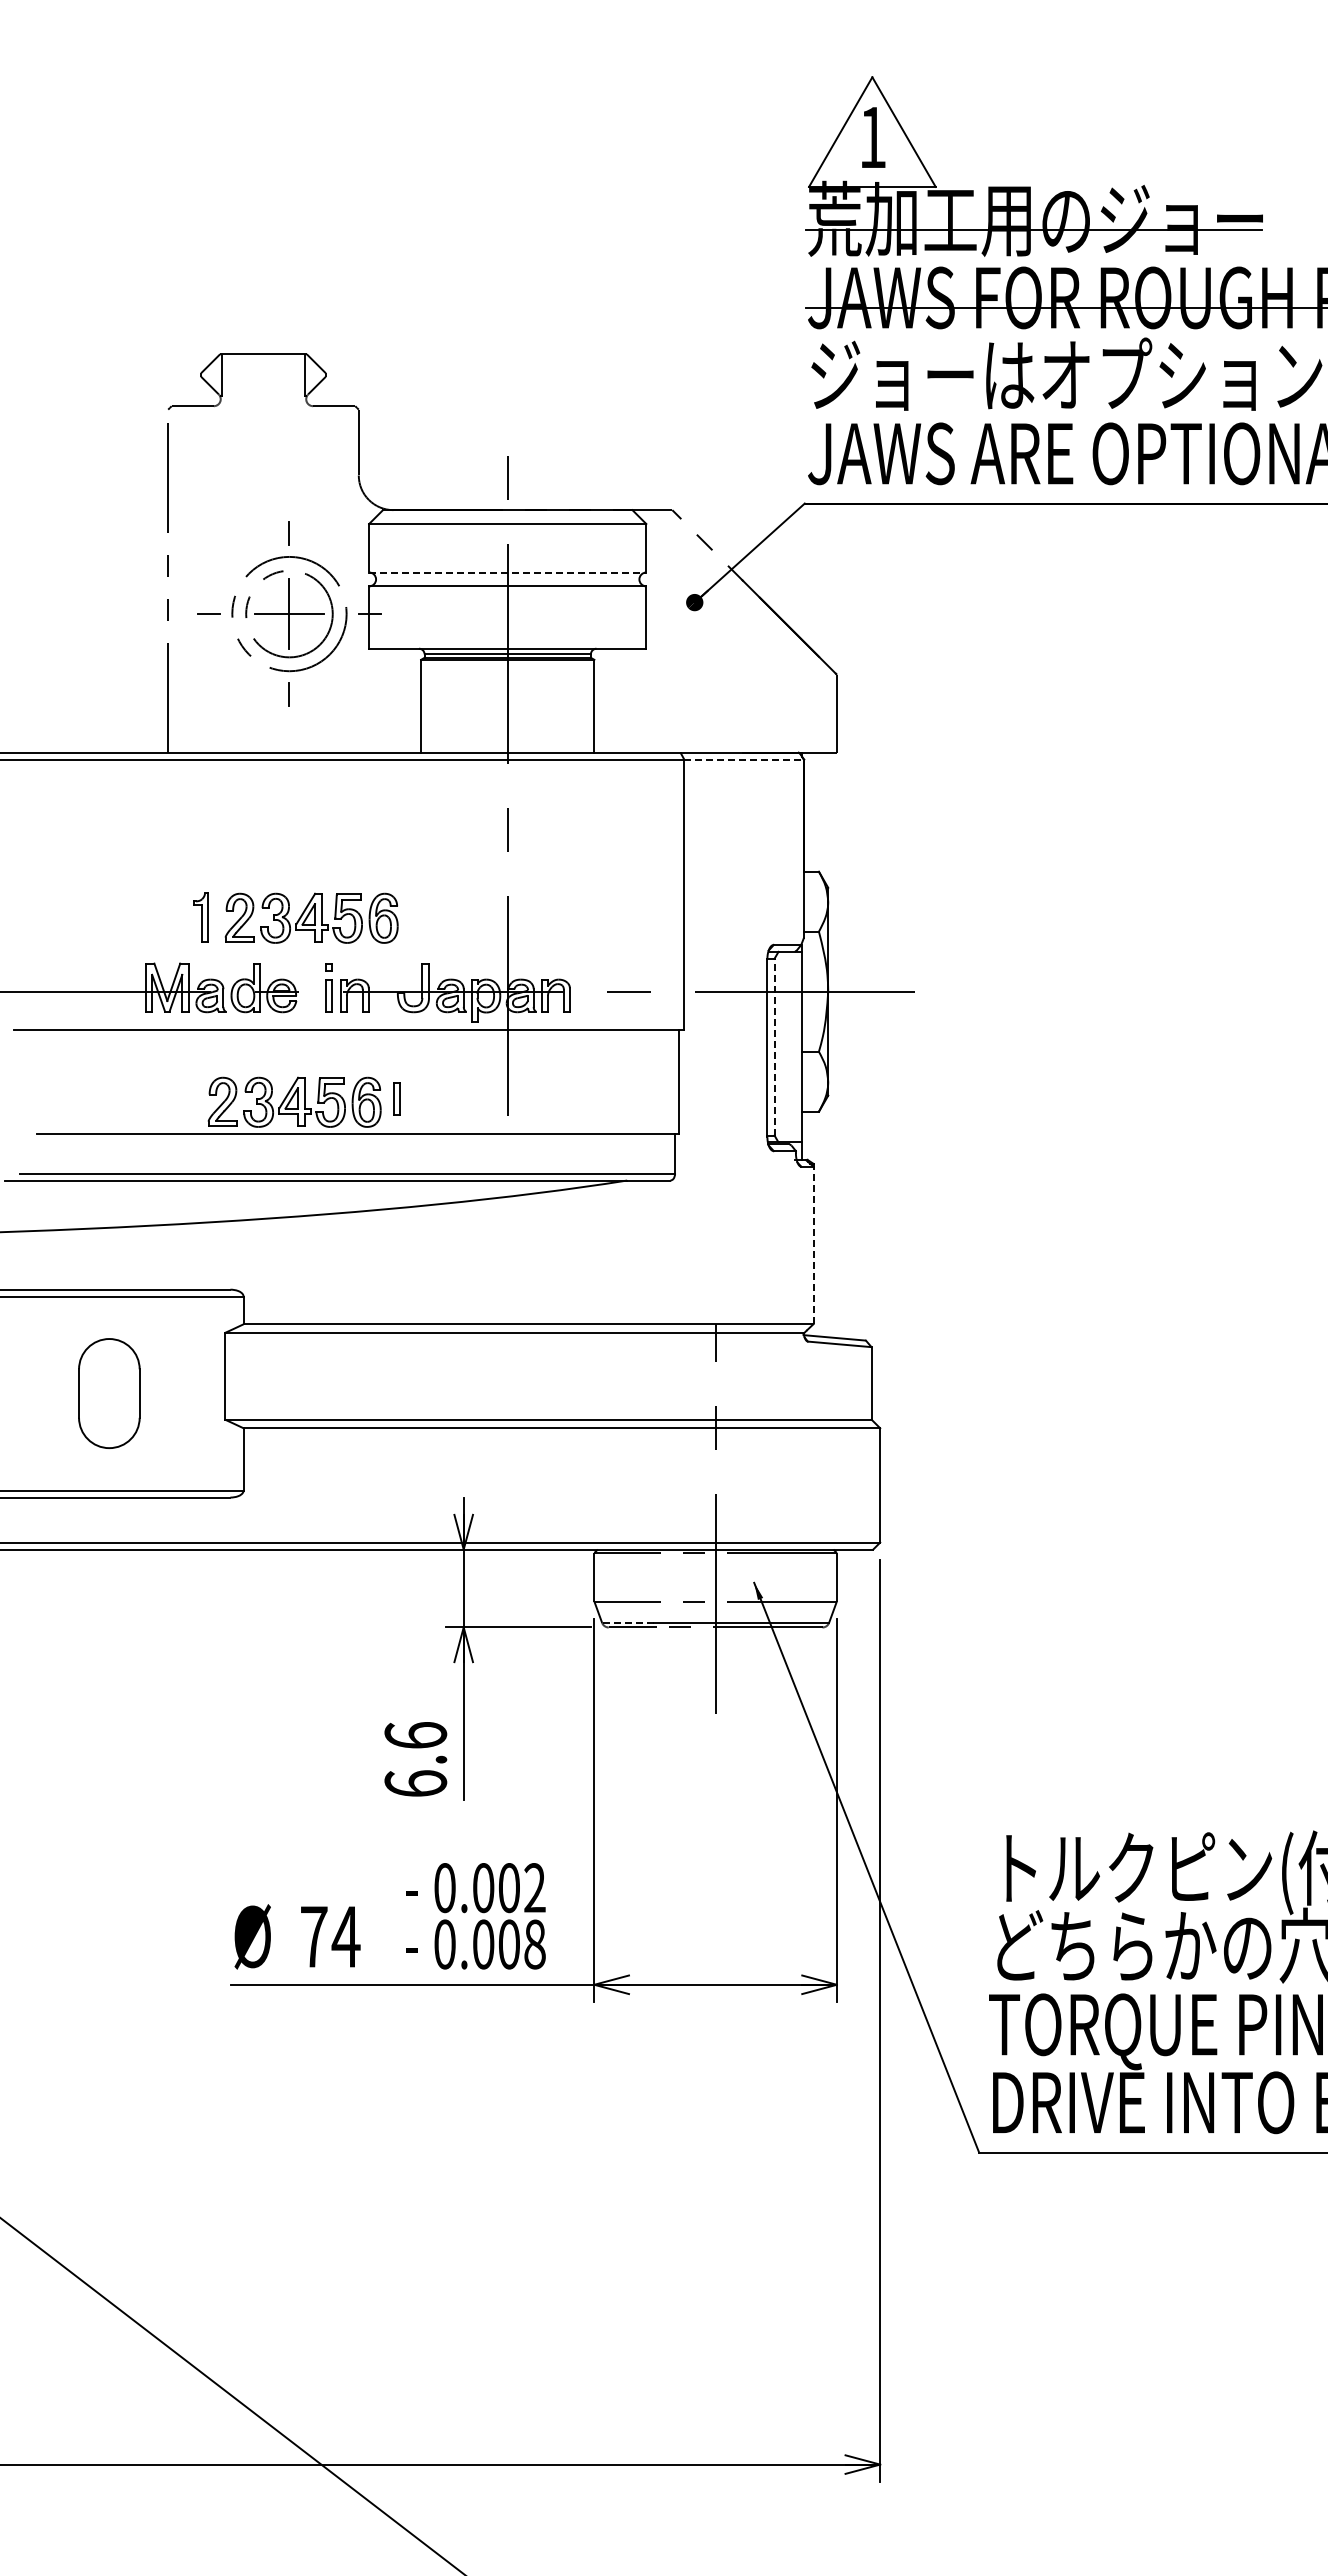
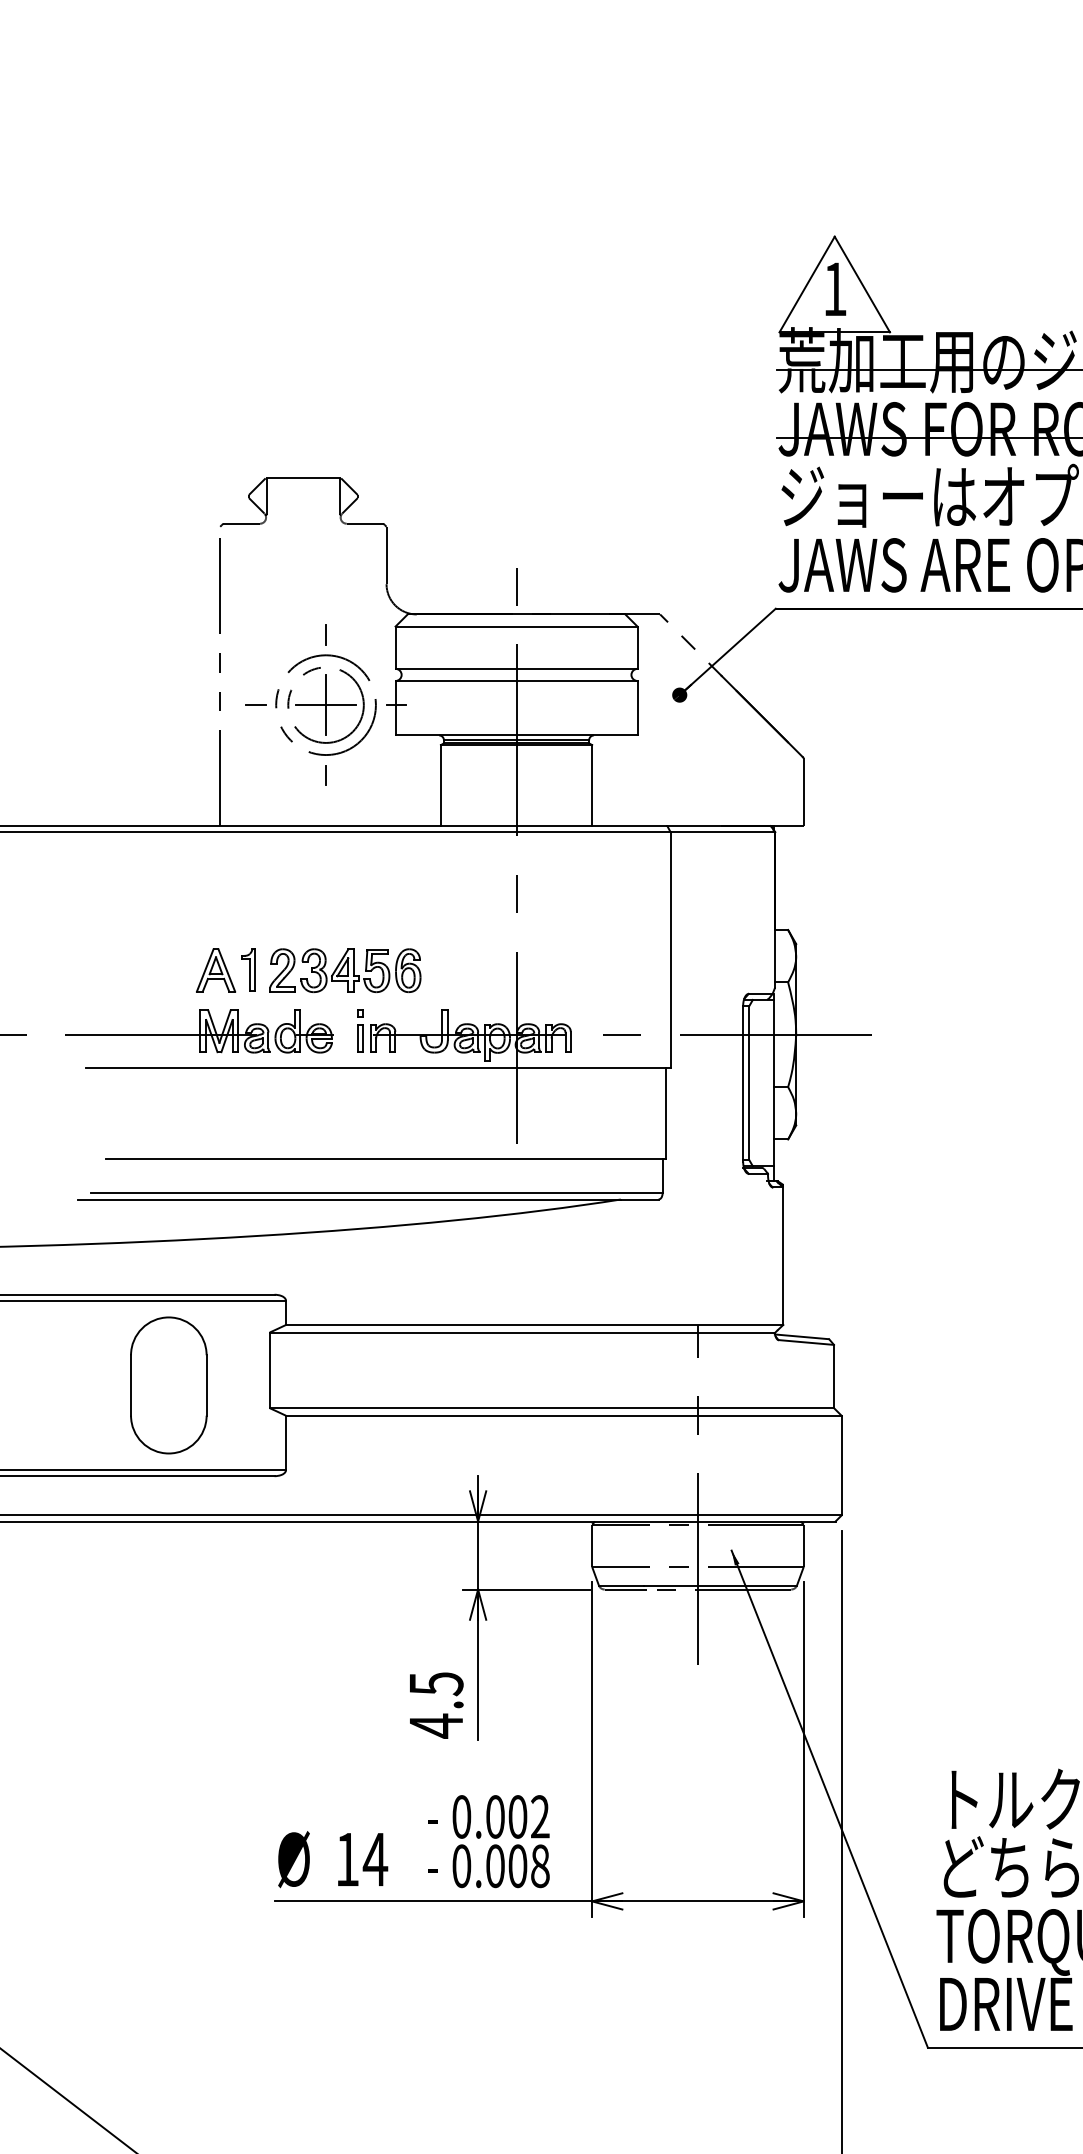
line: (507, 572) -> (516, 668), dashed -> solid
line: (744, 759) -> (723, 832), dashed -> solid
part: (163, 917) -> (216, 969), added
line: (774, 1046) -> (749, 1082), dashed -> solid
part: (396, 1098) -> (419, 1127), removed
part: (294, 1101) -> (330, 1130), removed
line: (813, 1245) -> (783, 1256), dashed -> solid
part: (109, 1393) -> (168, 1385), size x1.43
line: (627, 1622) -> (621, 1585), dashed -> solid
text: (415, 1760) -> (436, 1705), 6.6 -> 4.5
text: (314, 1936) -> (347, 1859), 74 -> 14

